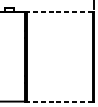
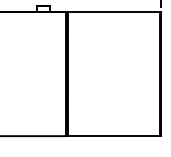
line: (59, 12) -> (113, 12), dashed -> solid
line: (59, 101) -> (113, 136), dashed -> solid

